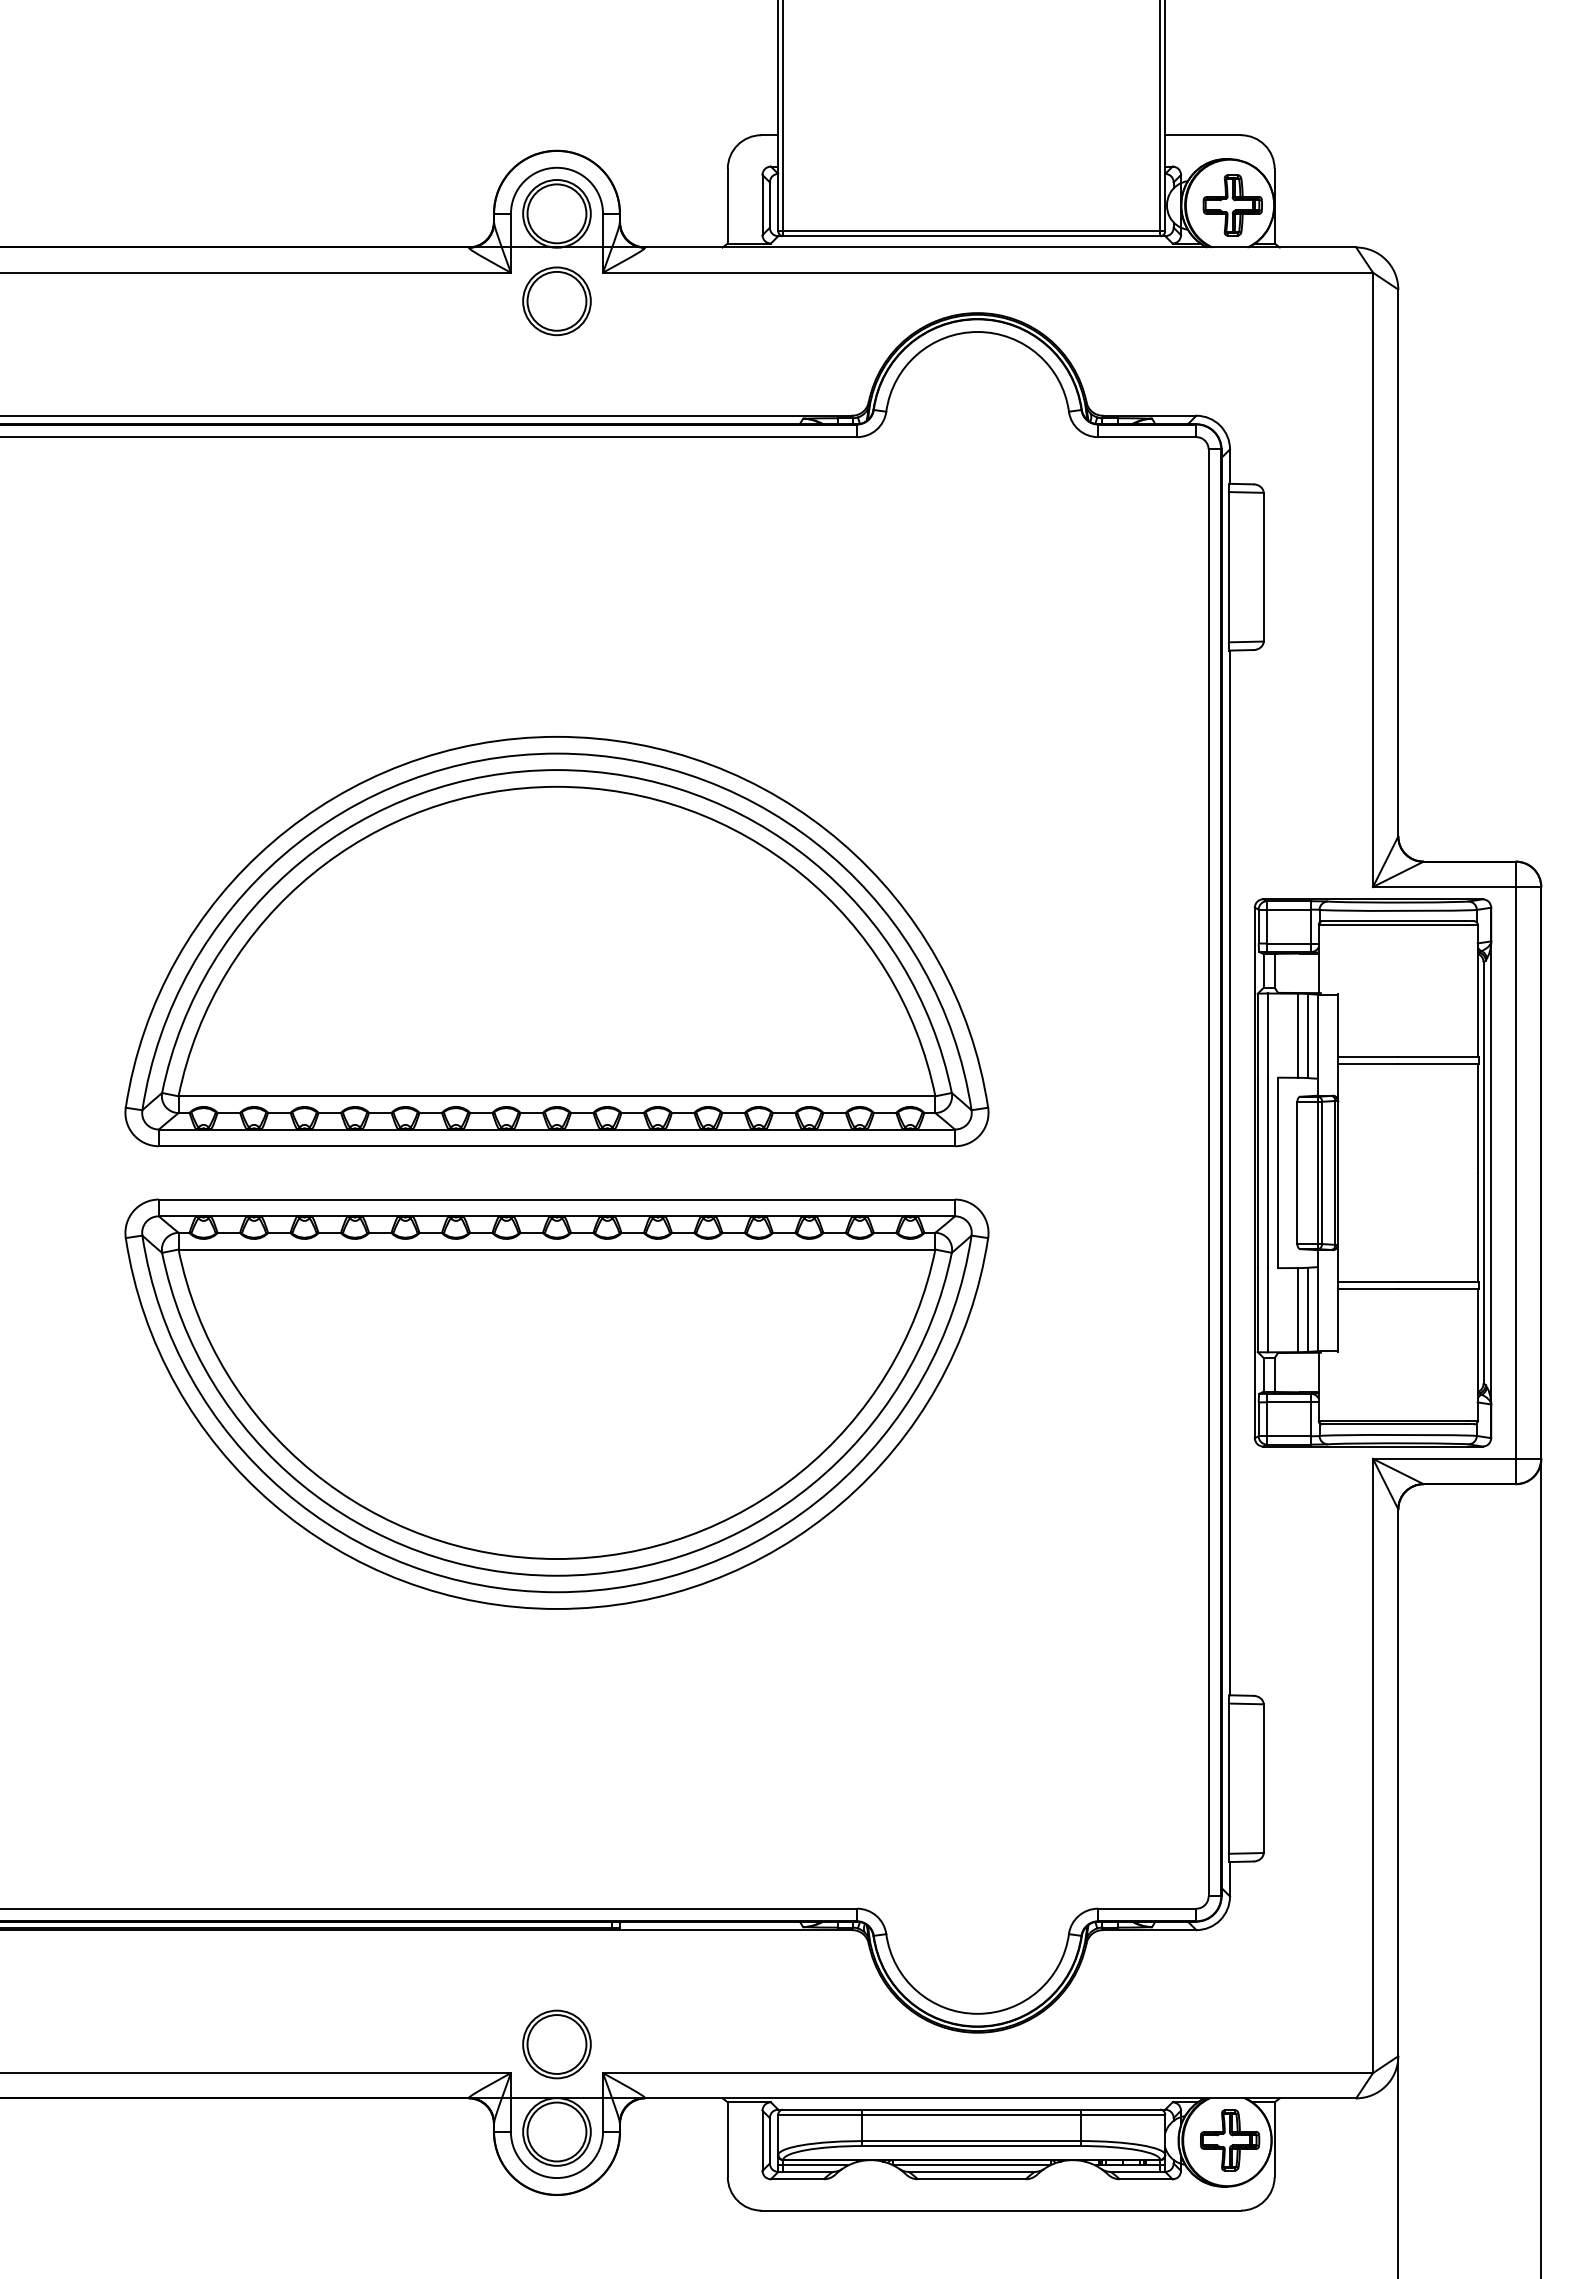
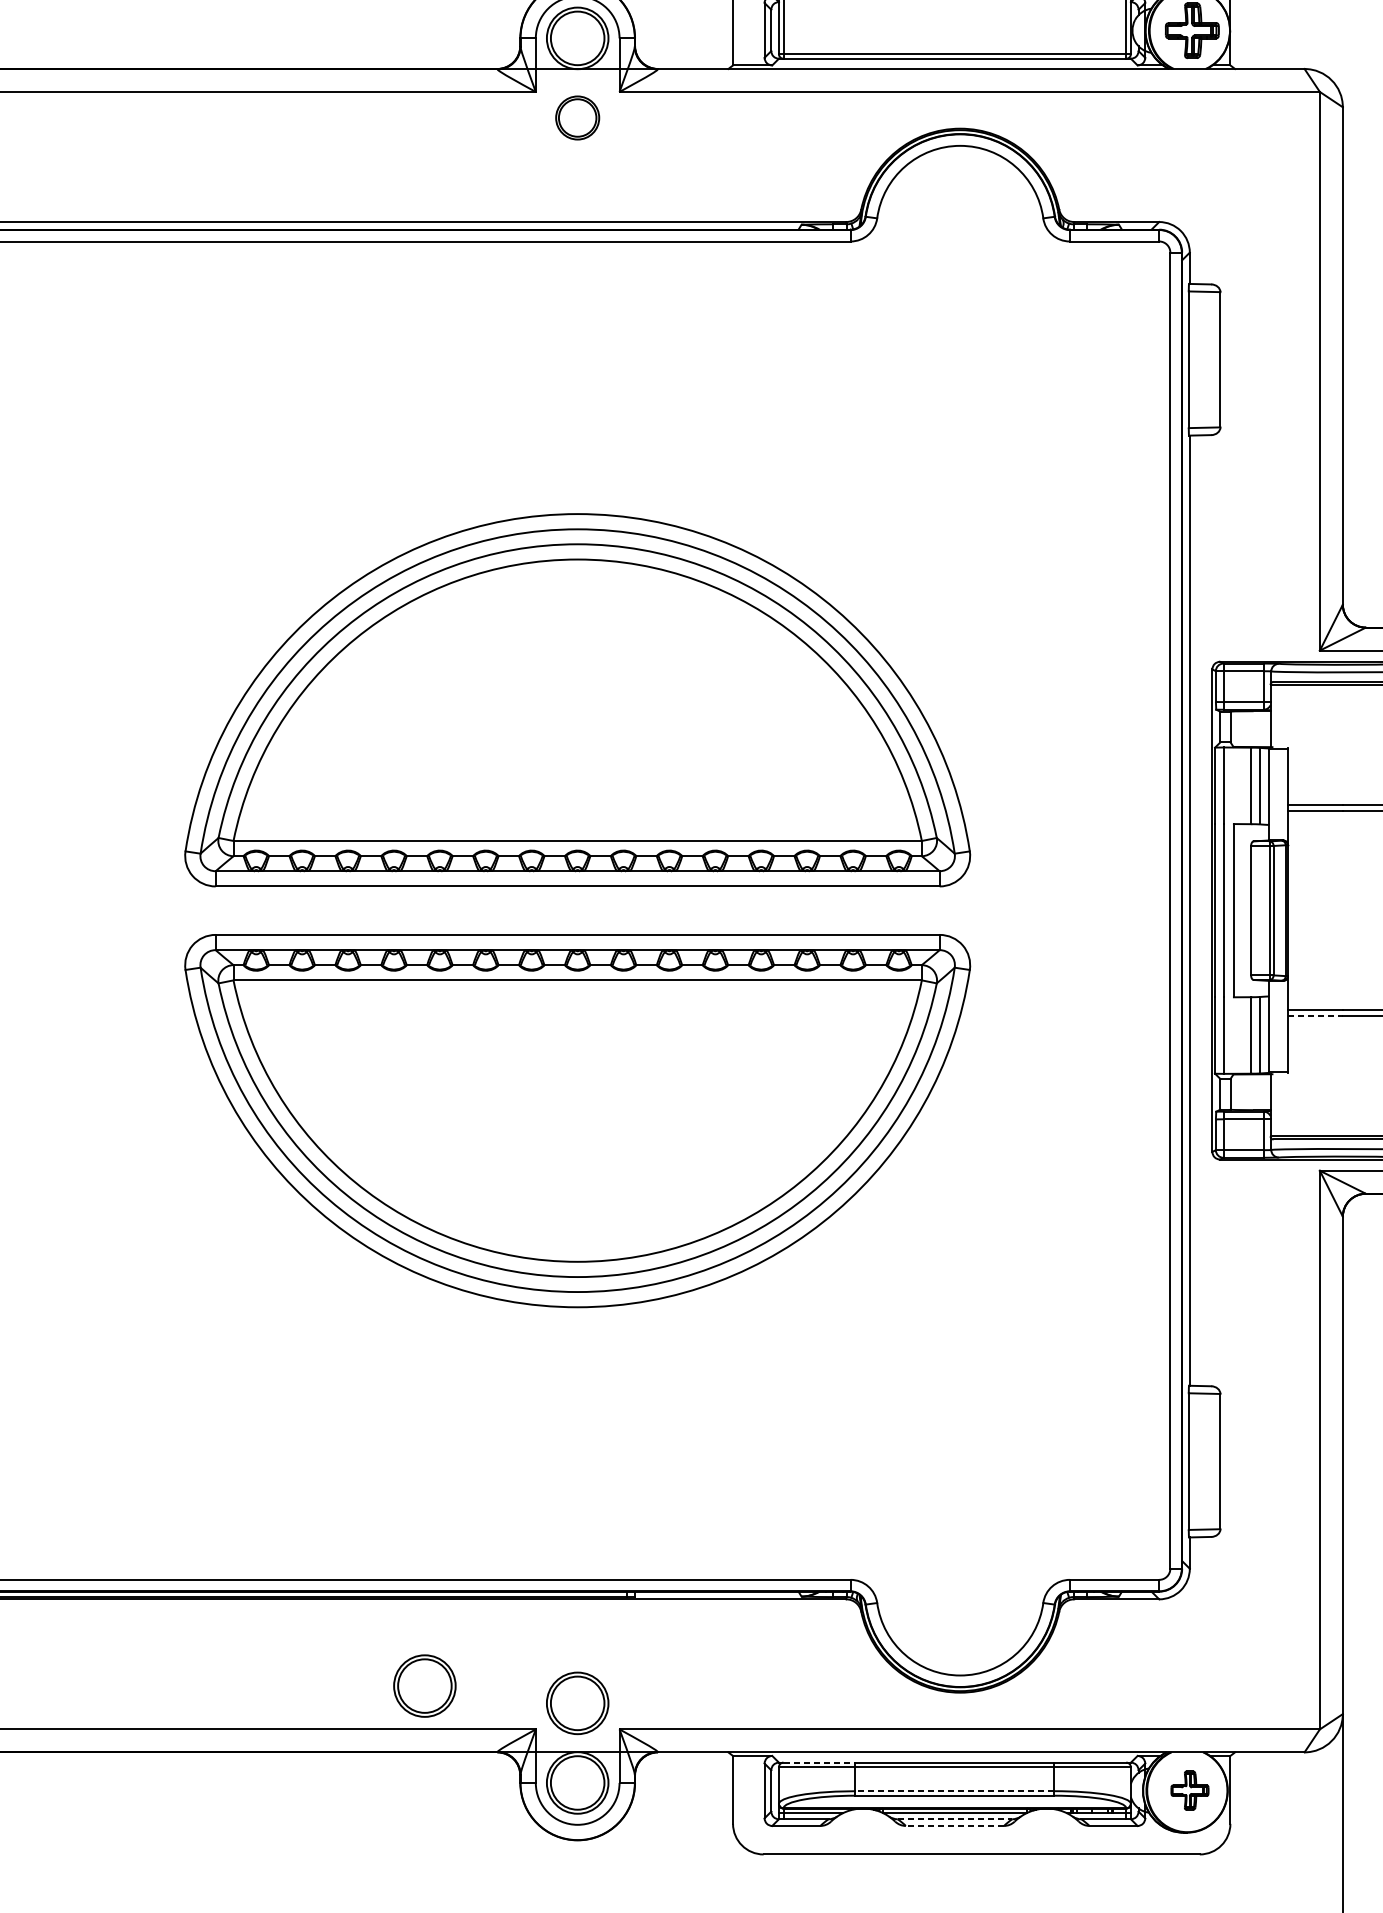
part: (556, 301) -> (577, 118), size x0.7
line: (1368, 1289) -> (1315, 1016), solid -> dashed
part: (388, 2025) -> (424, 1686), added
line: (822, 2109) -> (819, 1762), solid -> dashed
part: (1230, 2140) -> (1190, 1790), size x0.7
line: (971, 2141) -> (954, 1791), solid -> dashed
line: (971, 2171) -> (954, 1818), solid -> dashed
line: (971, 2179) -> (954, 1826), solid -> dashed

